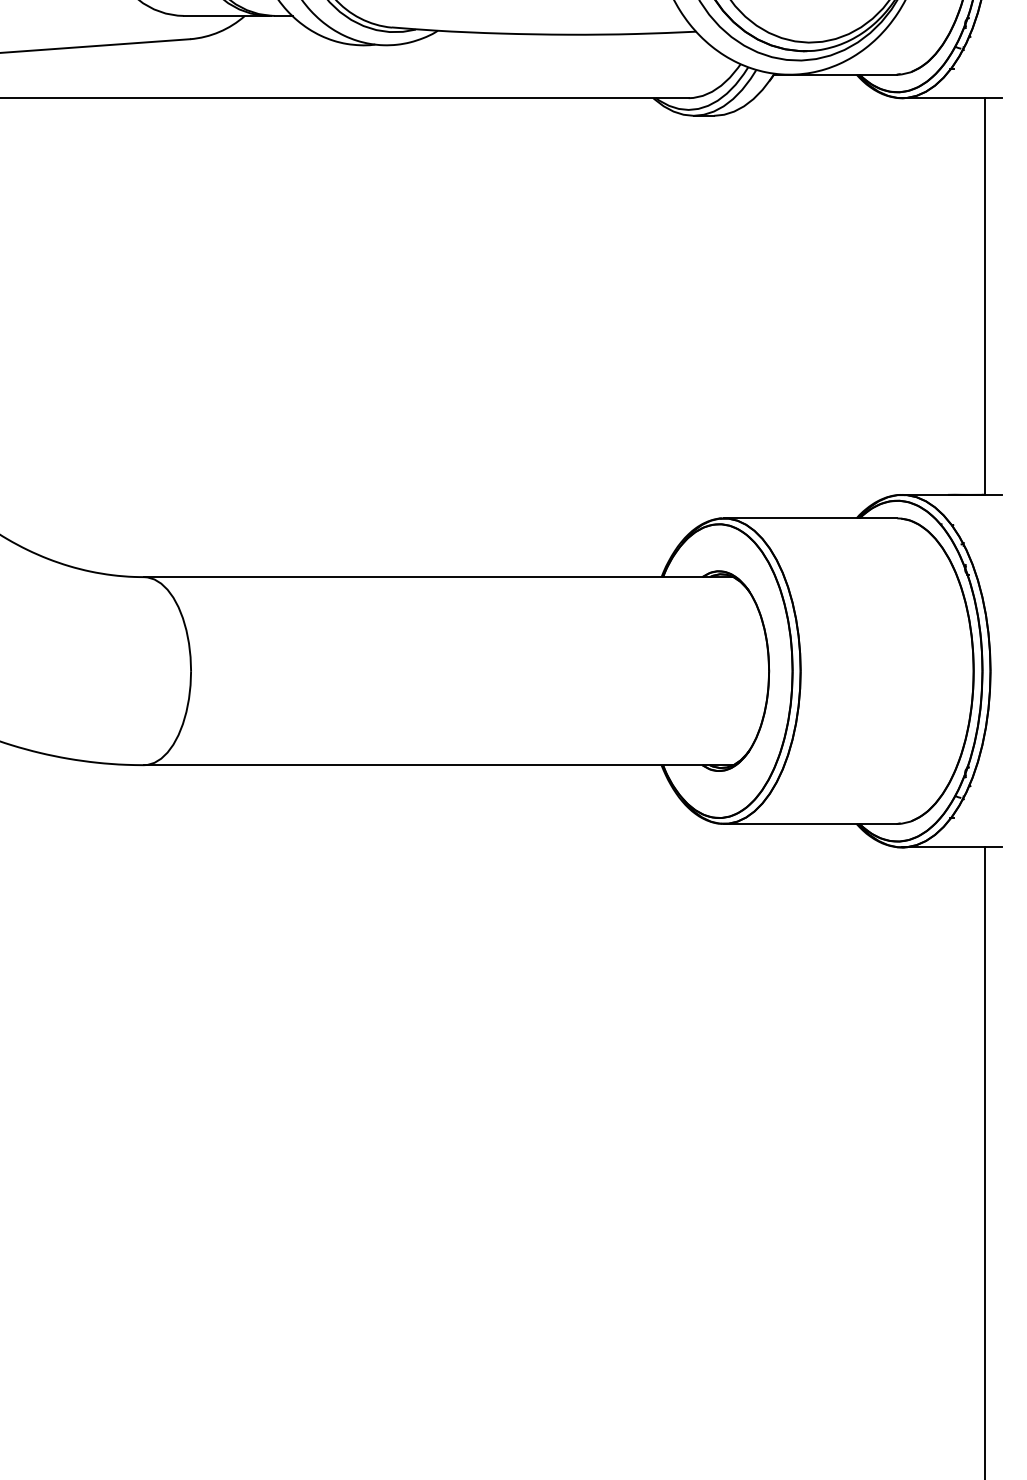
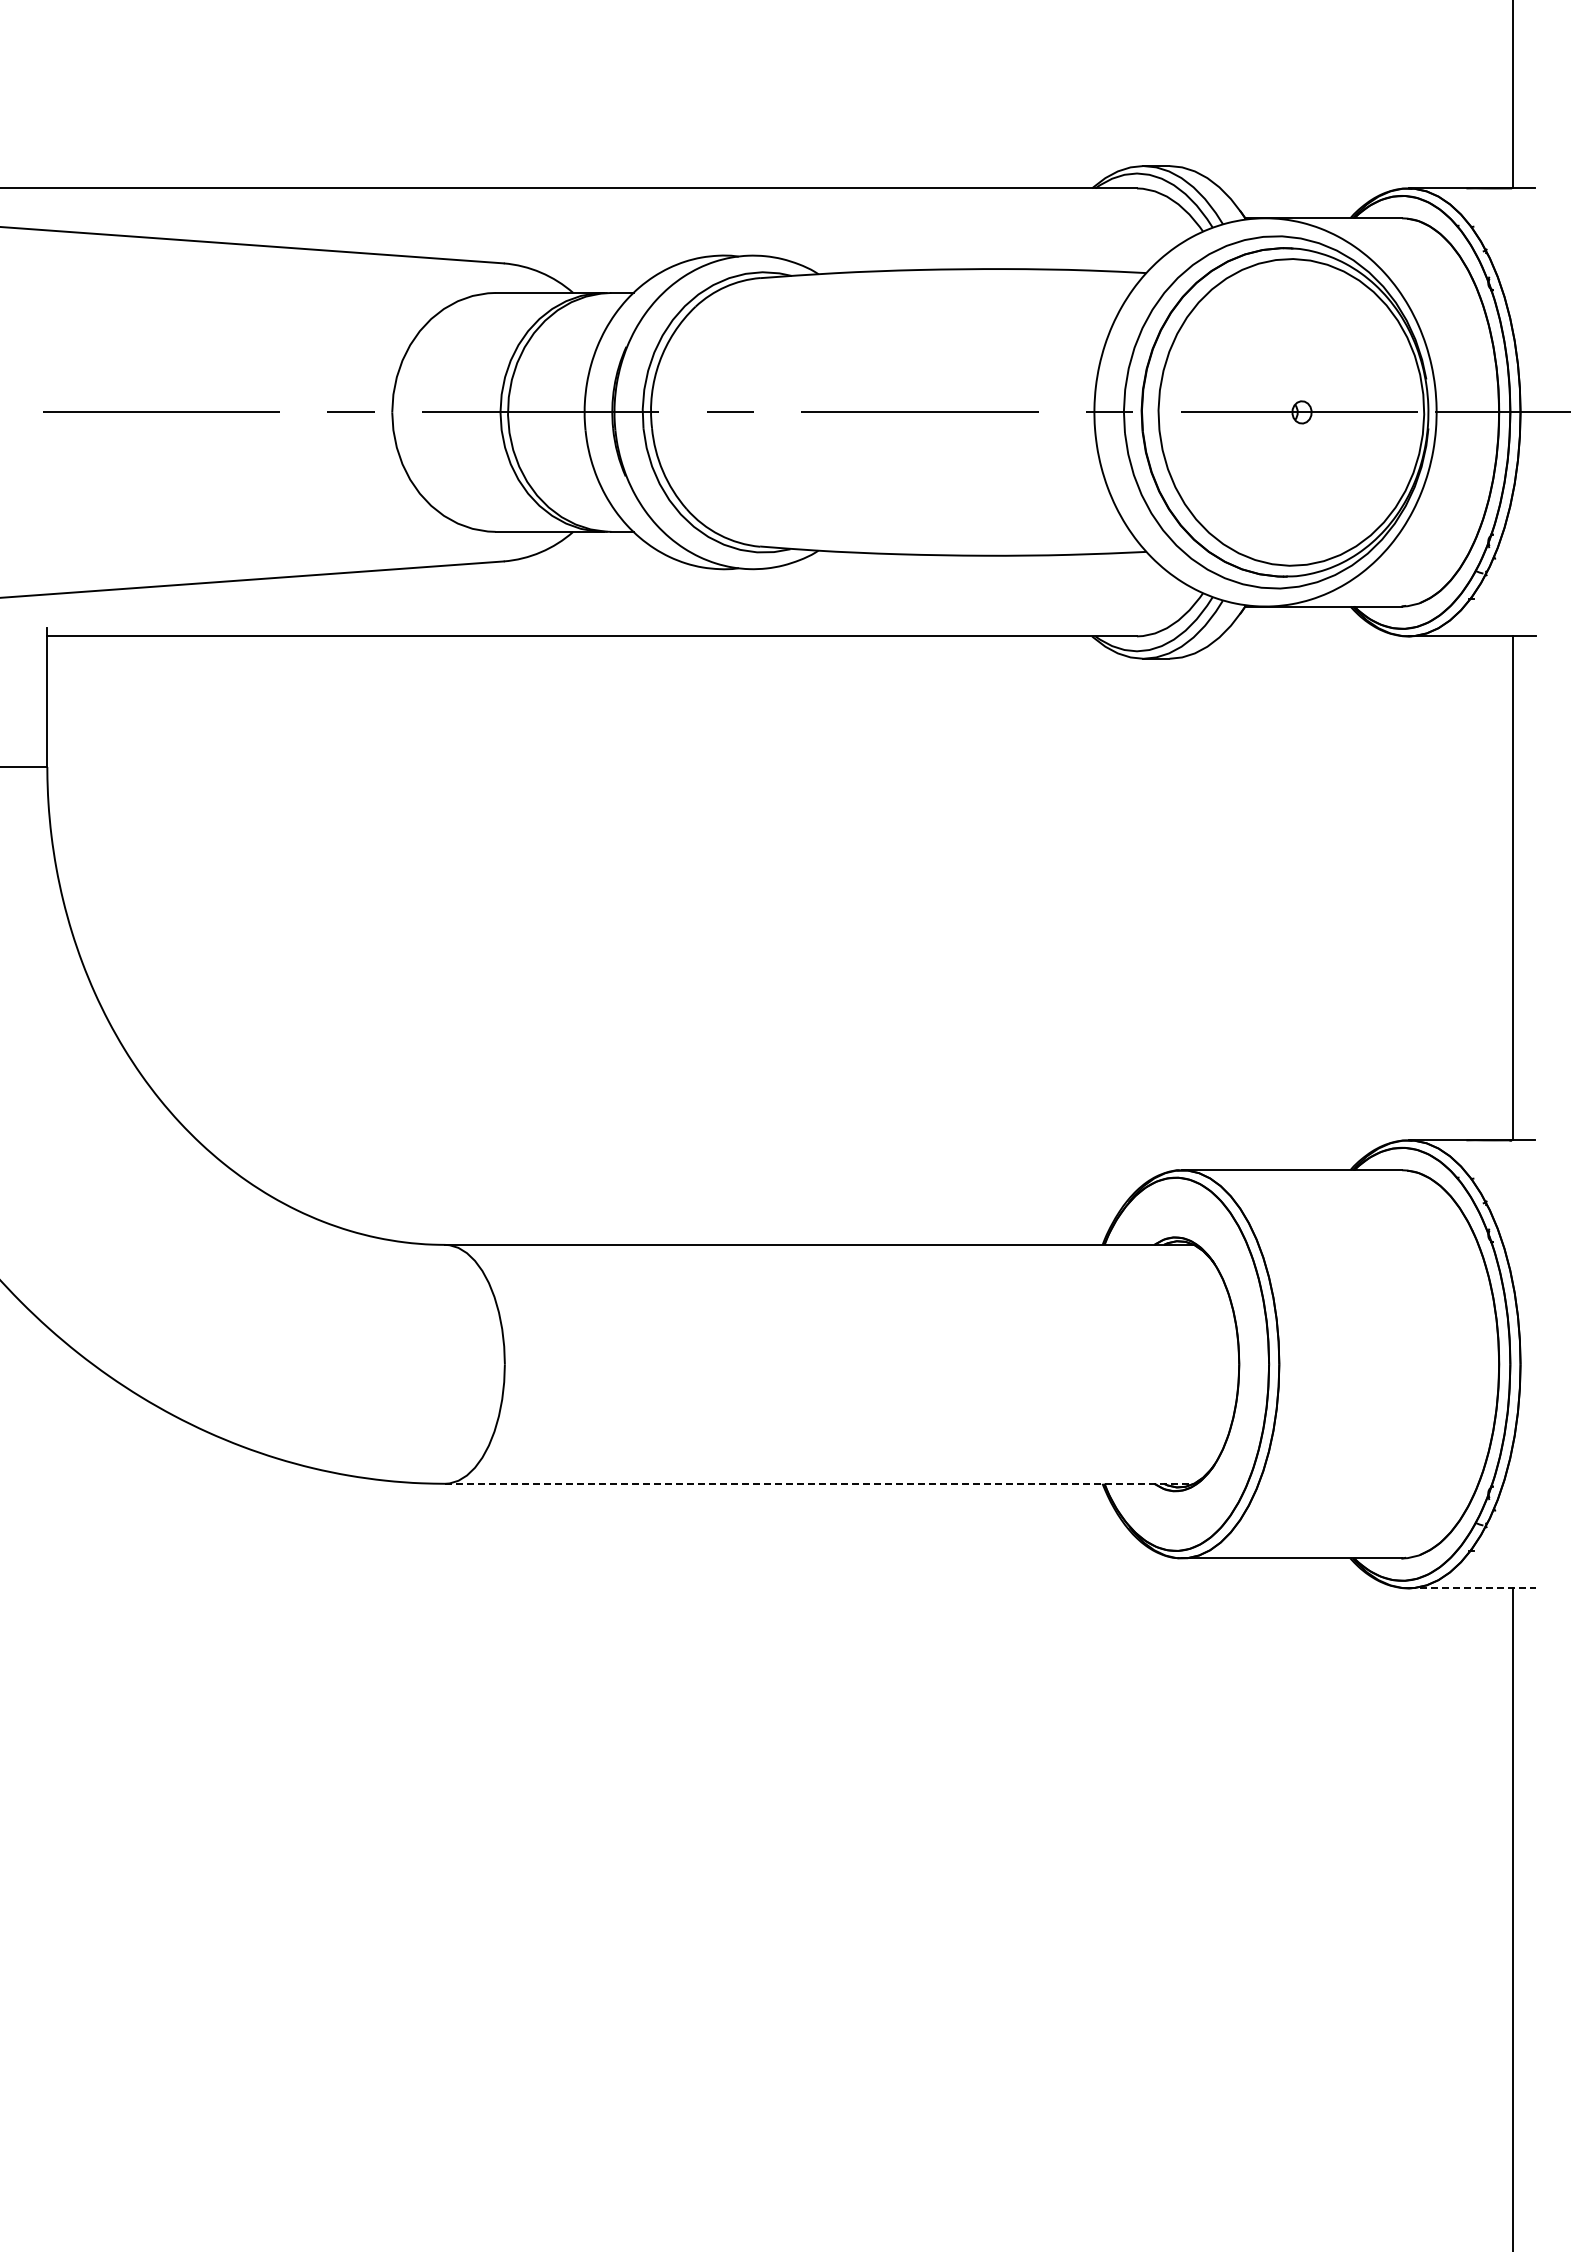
line: (439, 764) -> (820, 1483), solid -> dashed
line: (952, 847) -> (1472, 1588), solid -> dashed

